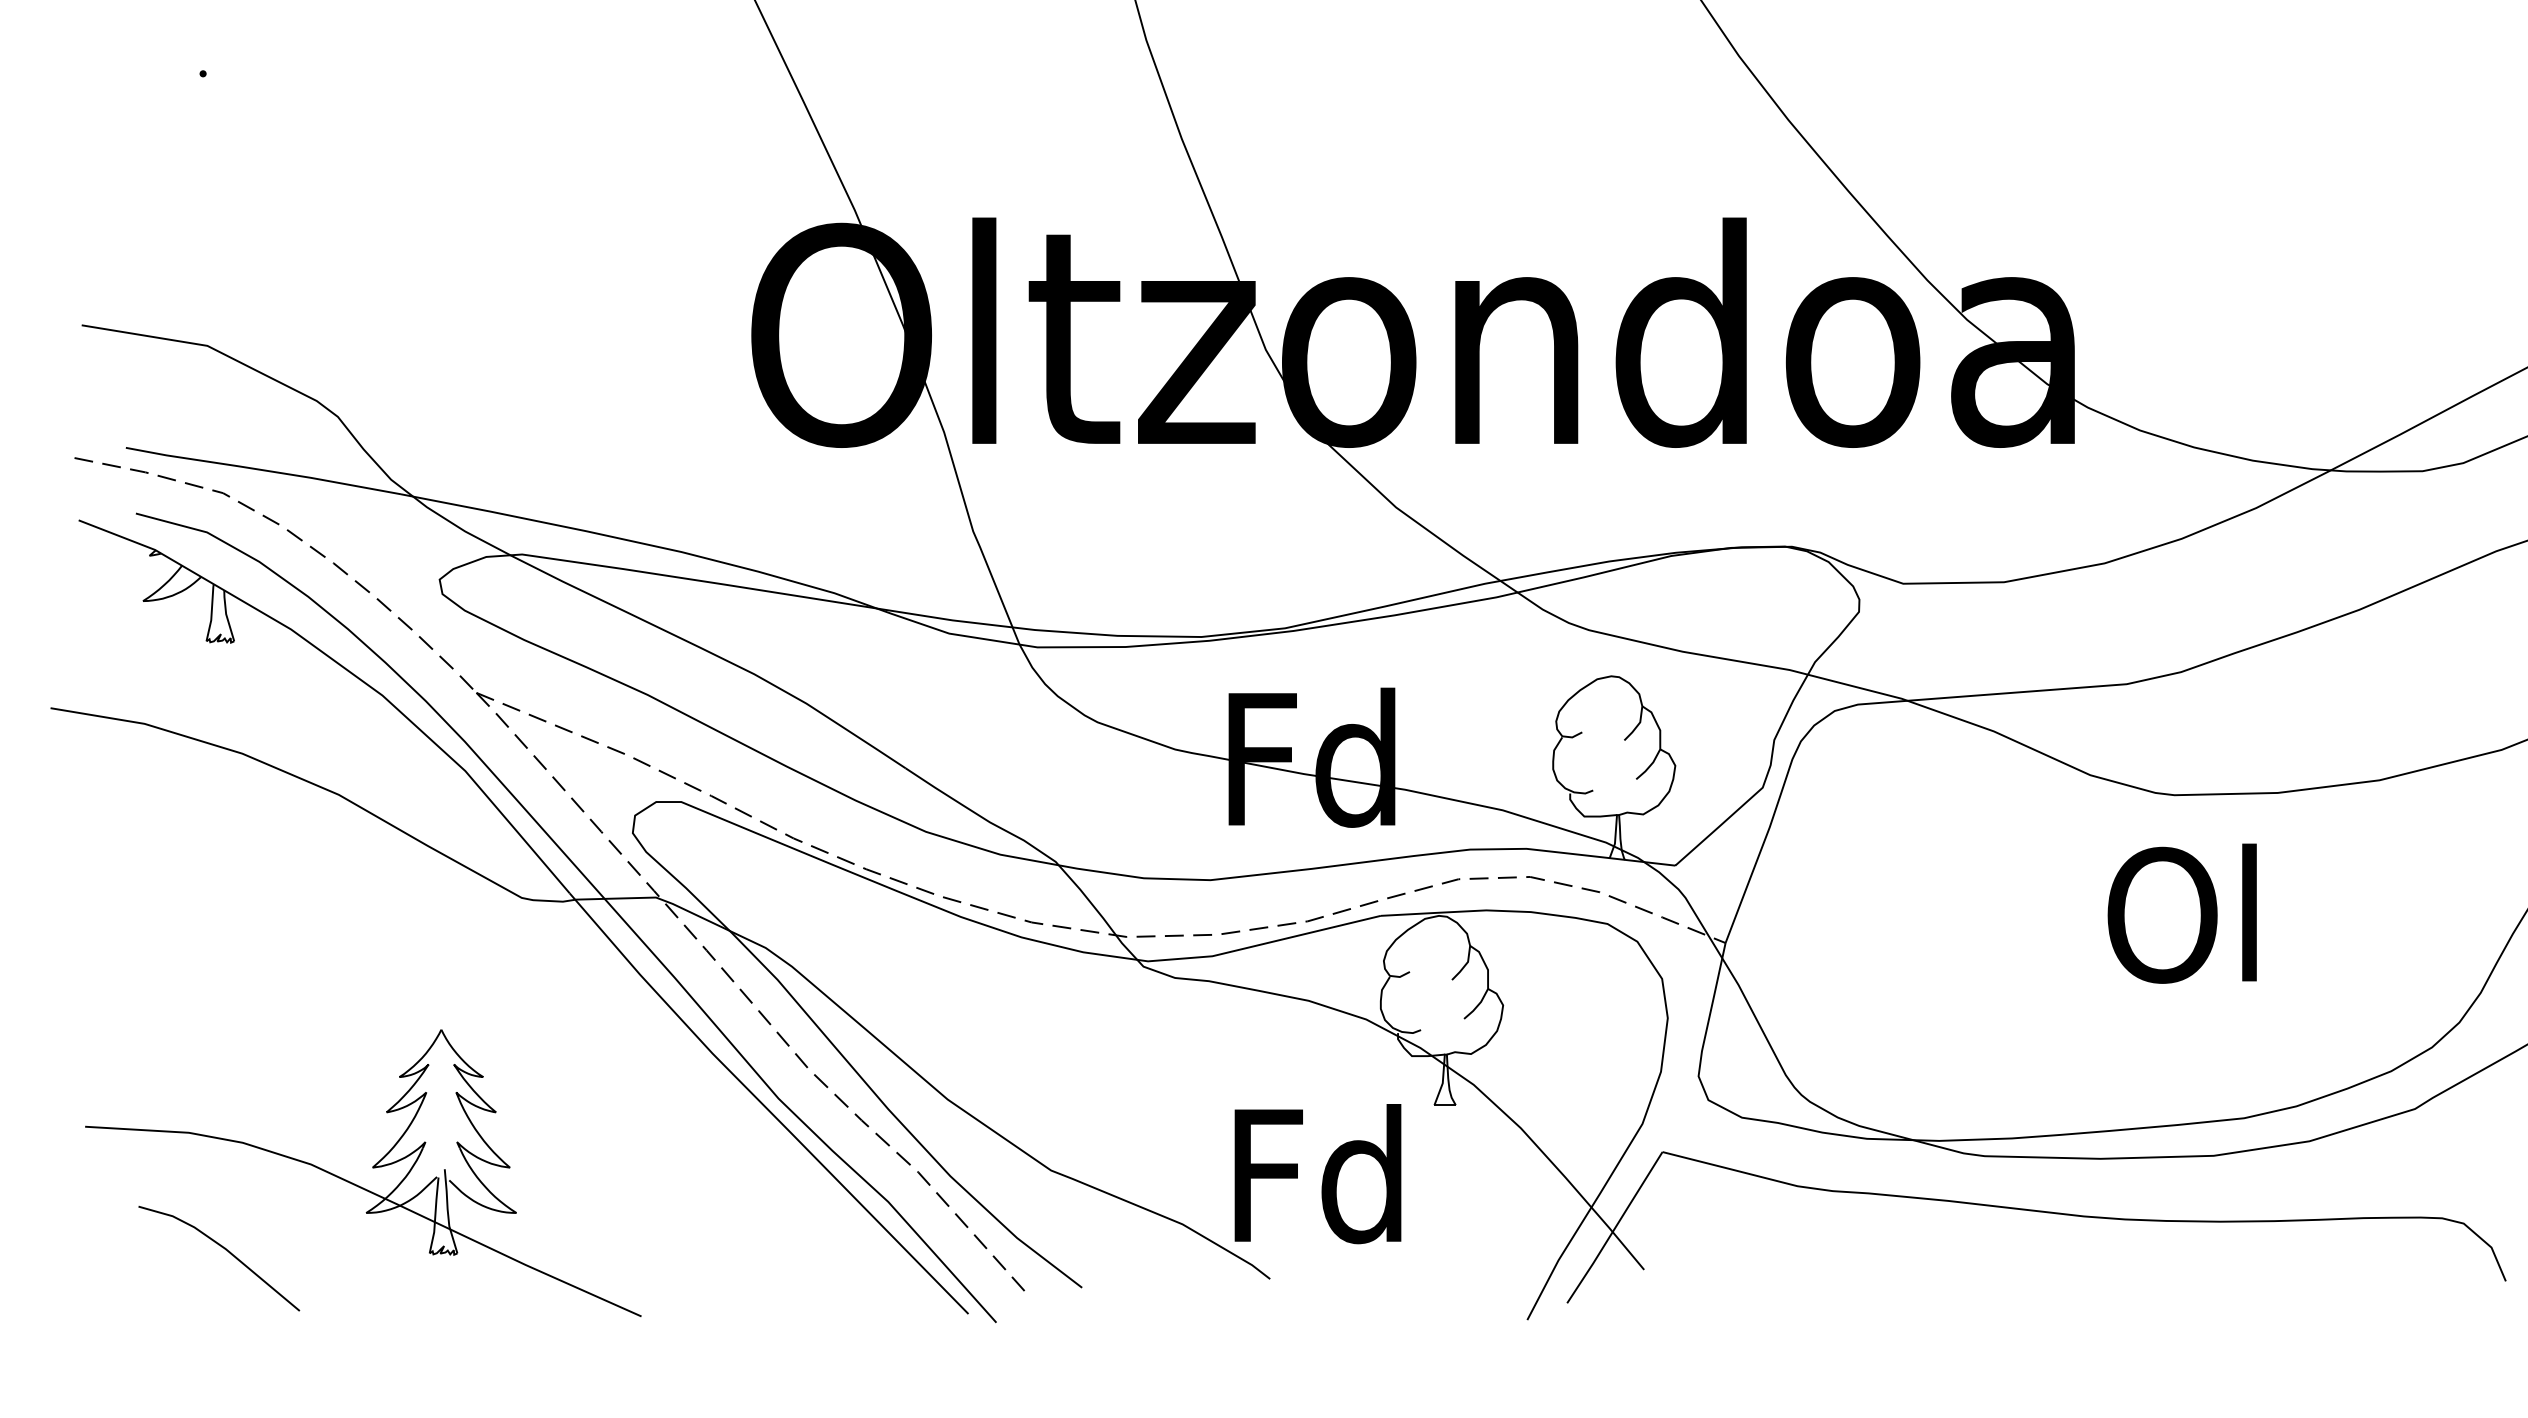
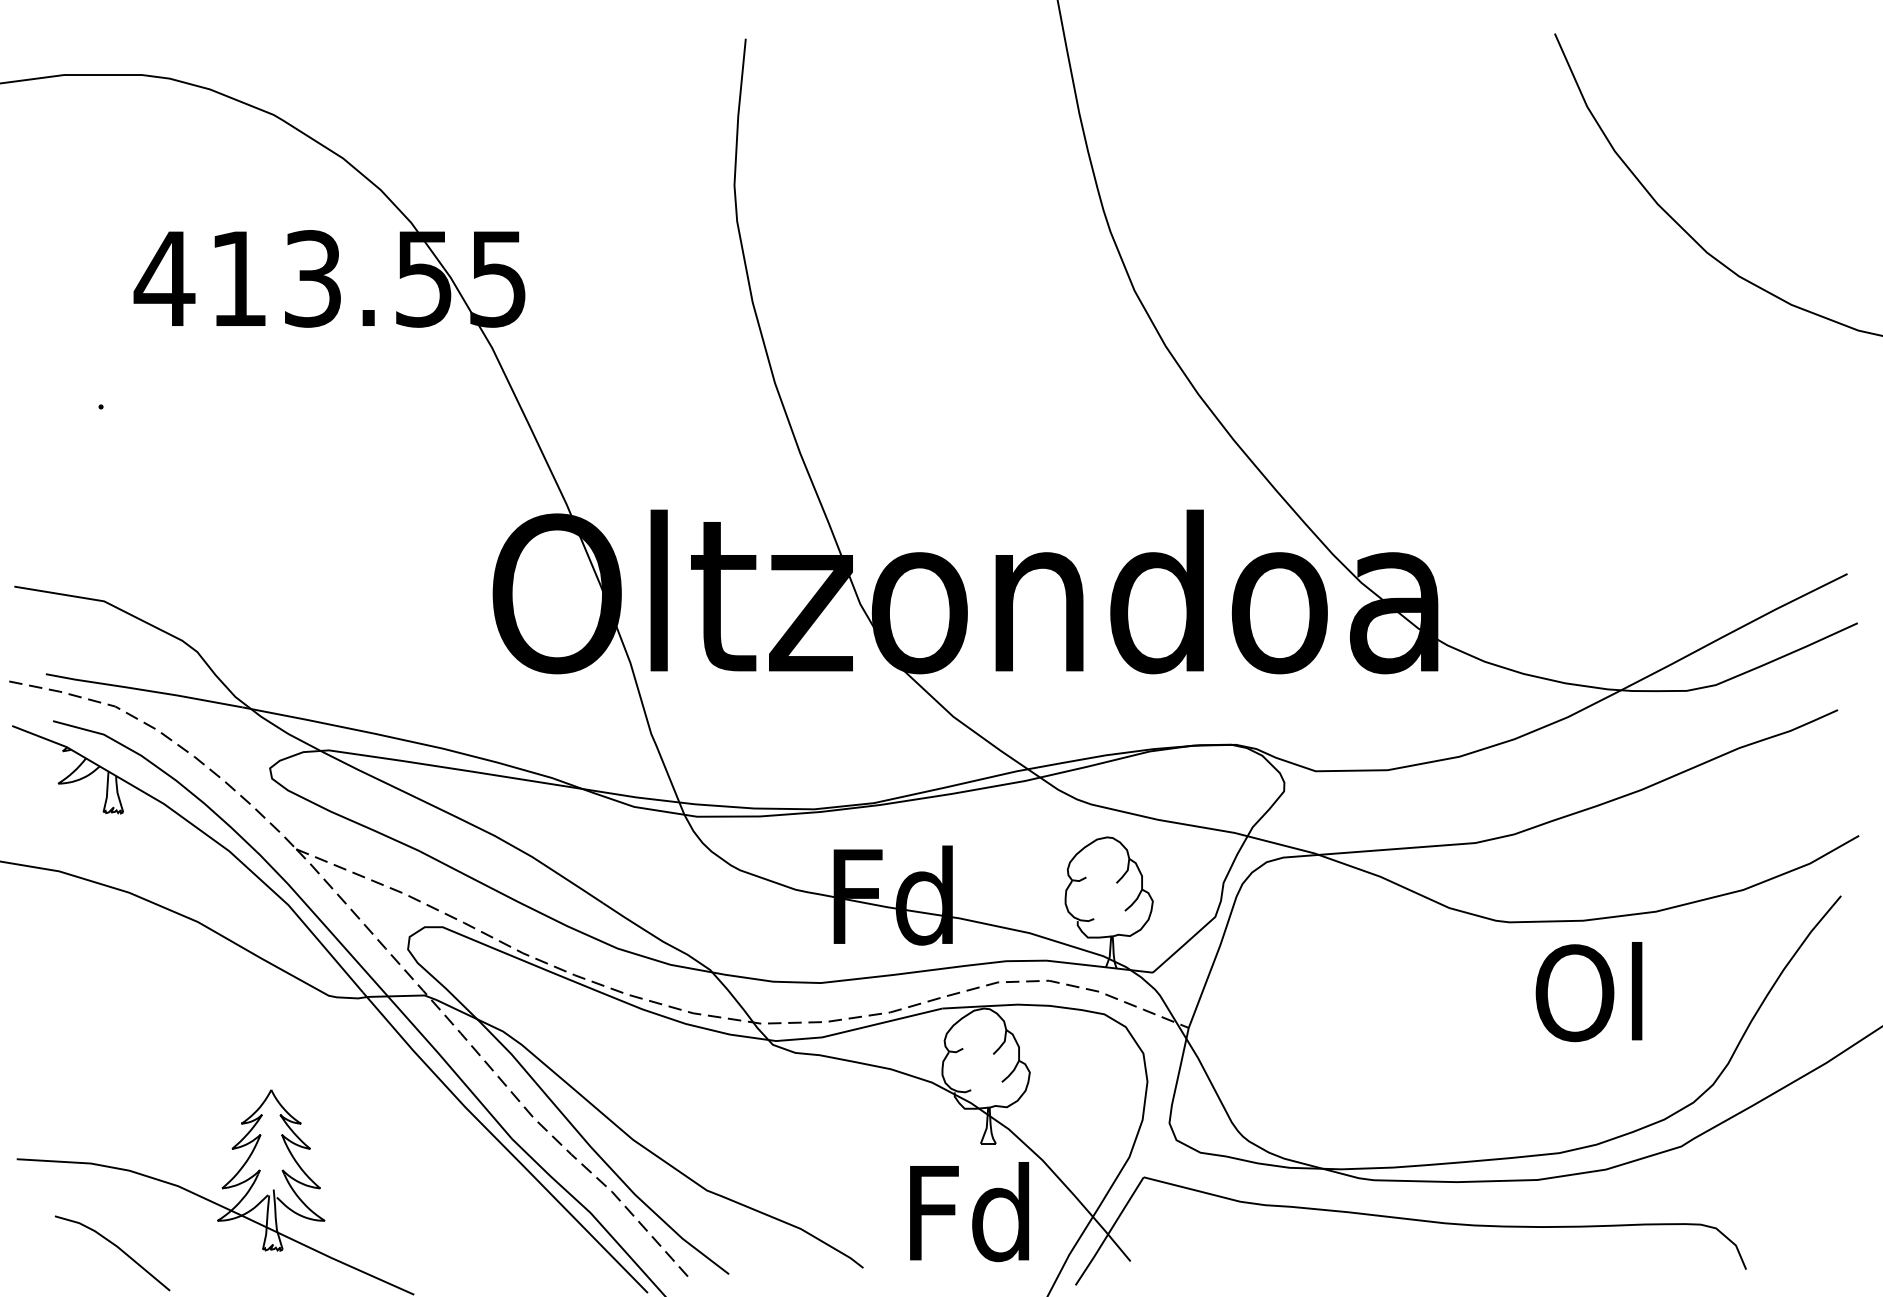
text: (2181, 914) -> (1588, 992), moved
text: (1317, 1174) -> (969, 1212), moved

